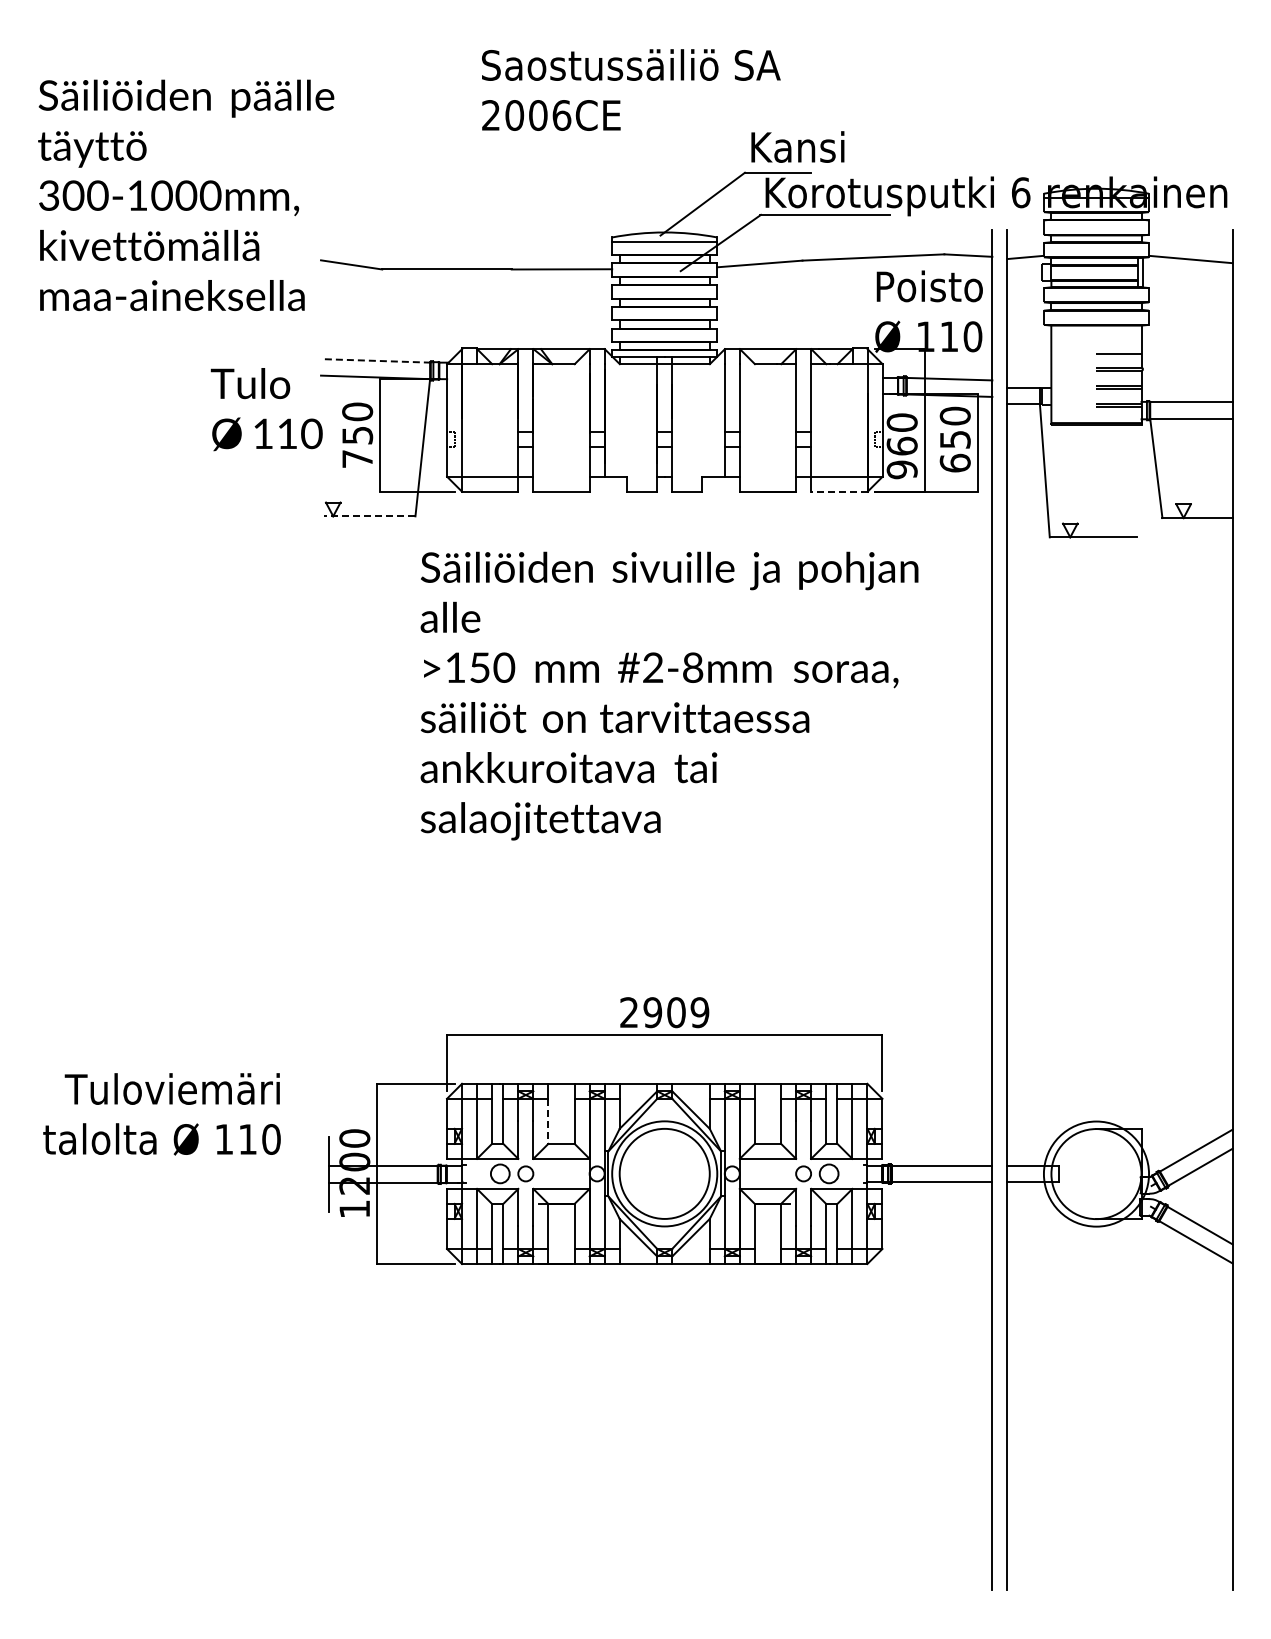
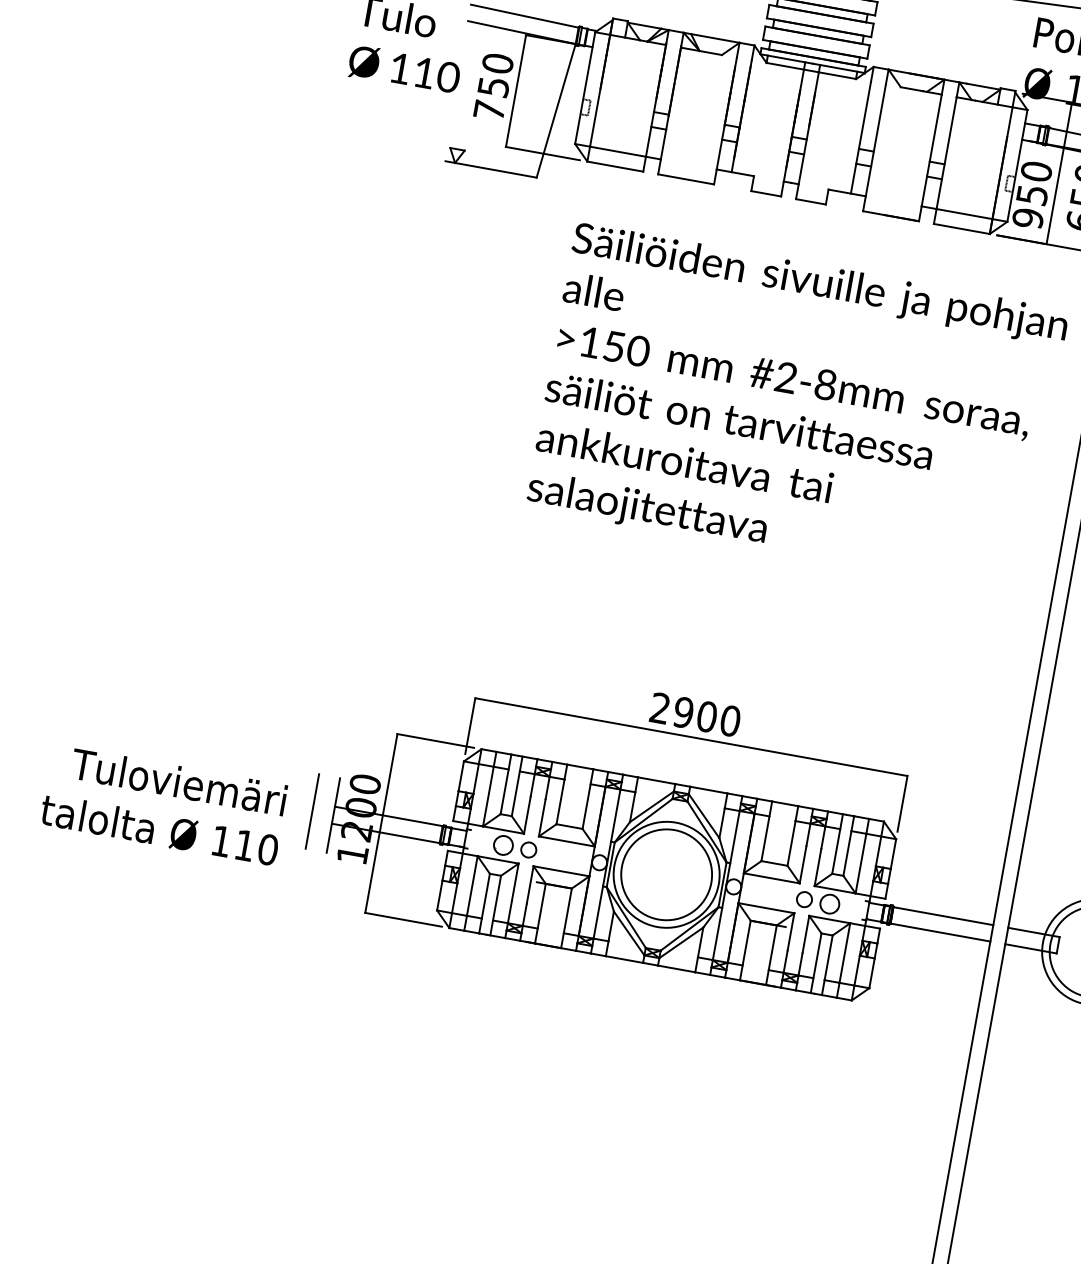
line: (375, 360) -> (524, 15), dashed -> solid
text: (901, 445) -> (1031, 194), 960 -> 950
line: (838, 491) -> (960, 228), dashed -> solid
line: (369, 516) -> (491, 169), dashed -> solid
text: (669, 695) -> (797, 408), moved
text: (699, 1012) -> (729, 720), 2909 -> 2900
text: (161, 1114) -> (163, 805), moved
line: (548, 1121) -> (560, 802), dashed -> solid
line: (307, 1173) -> (312, 810), added

